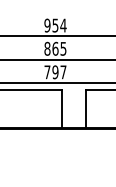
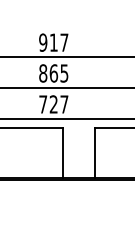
text: (59, 25) -> (59, 42), 954 -> 917
text: (55, 72) -> (53, 104), 797 -> 727

